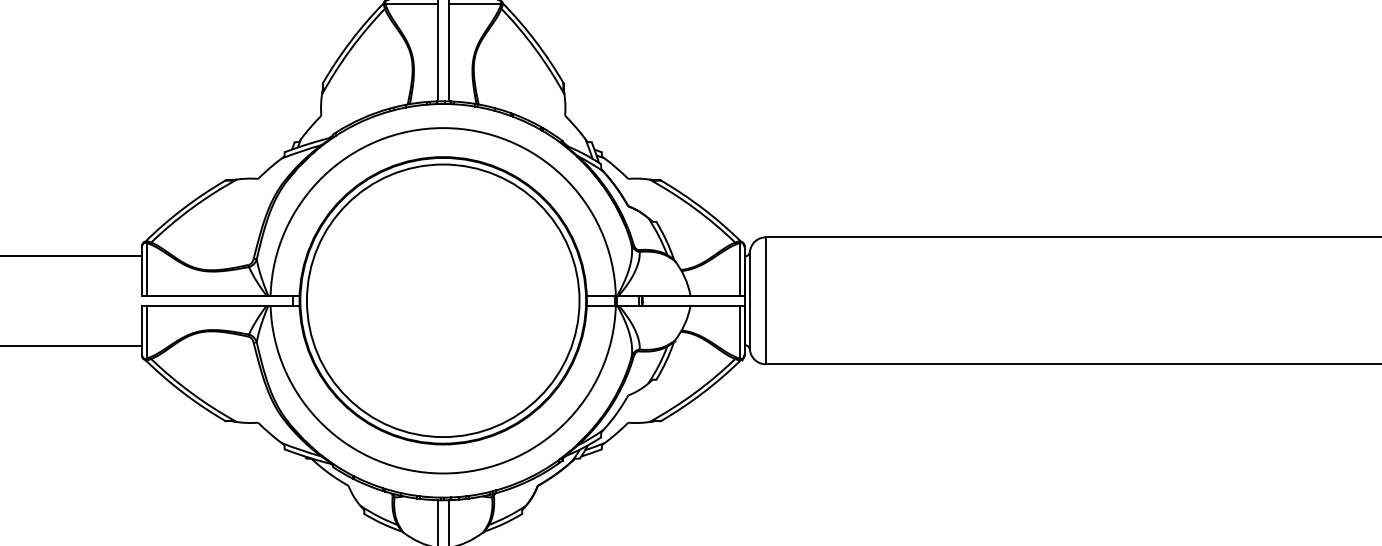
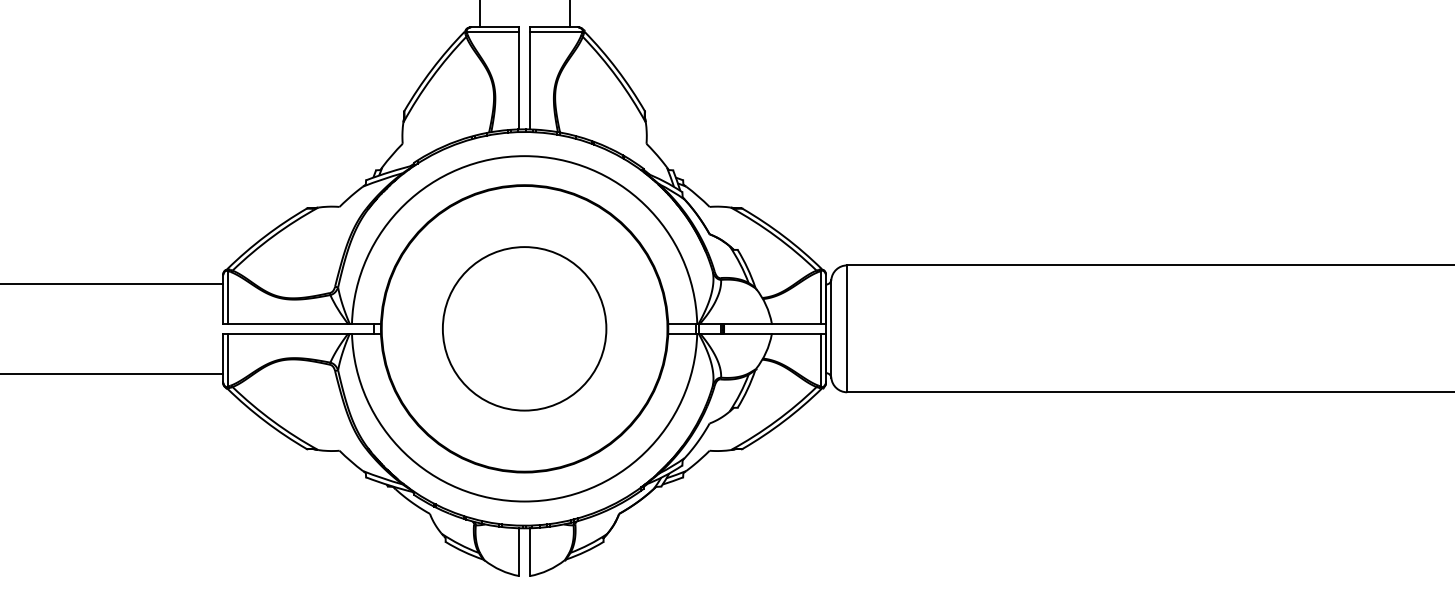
circle: (443, 300) -> (524, 328), size x0.6

